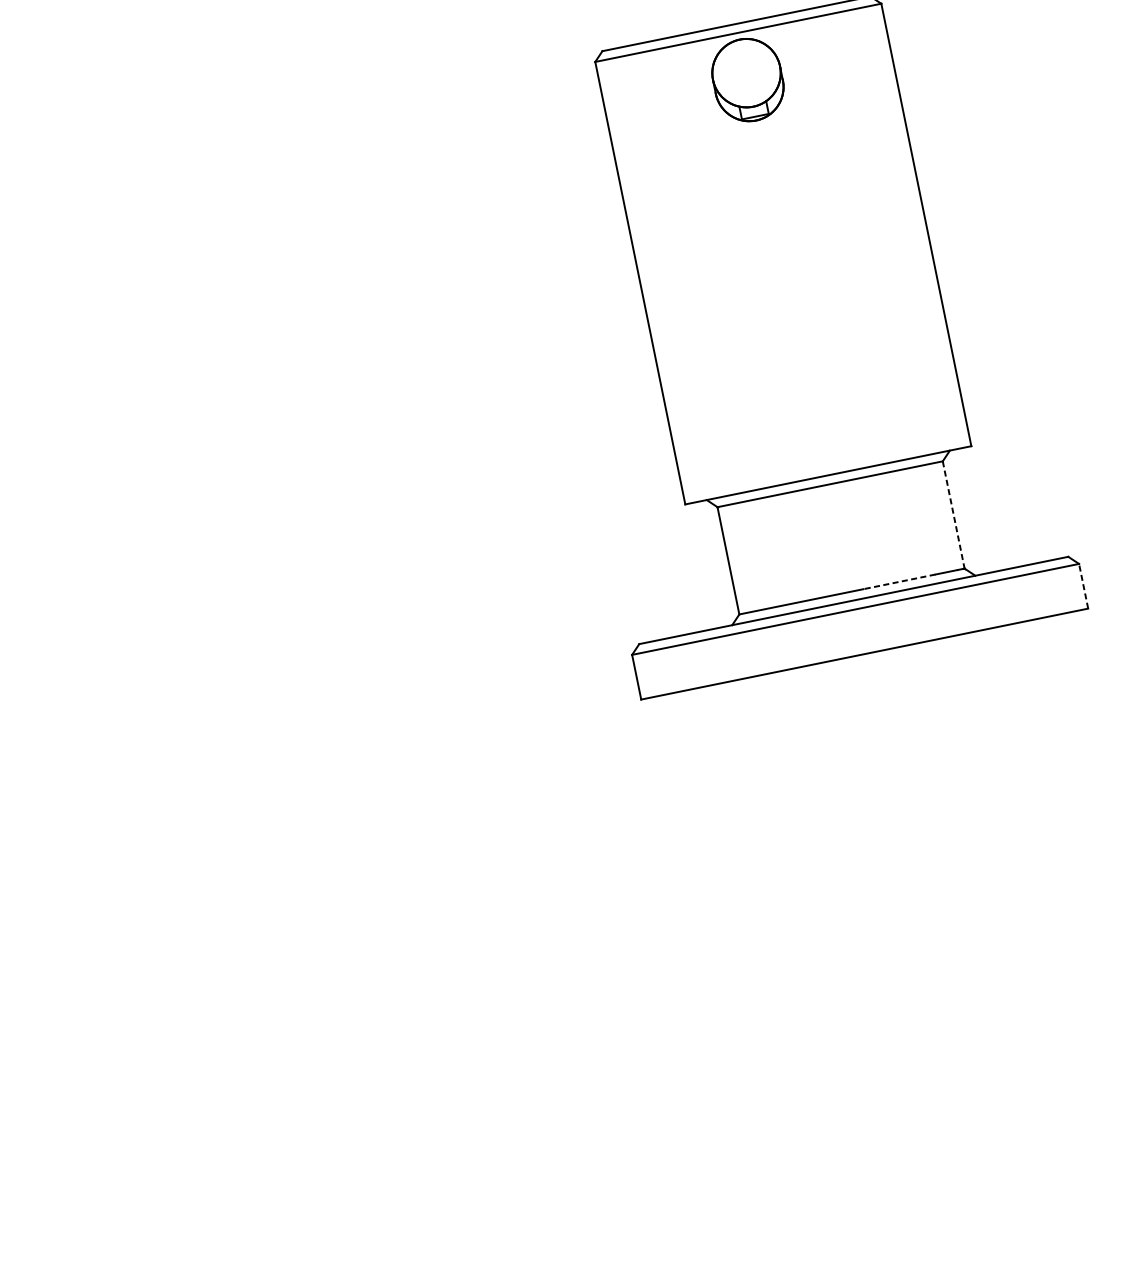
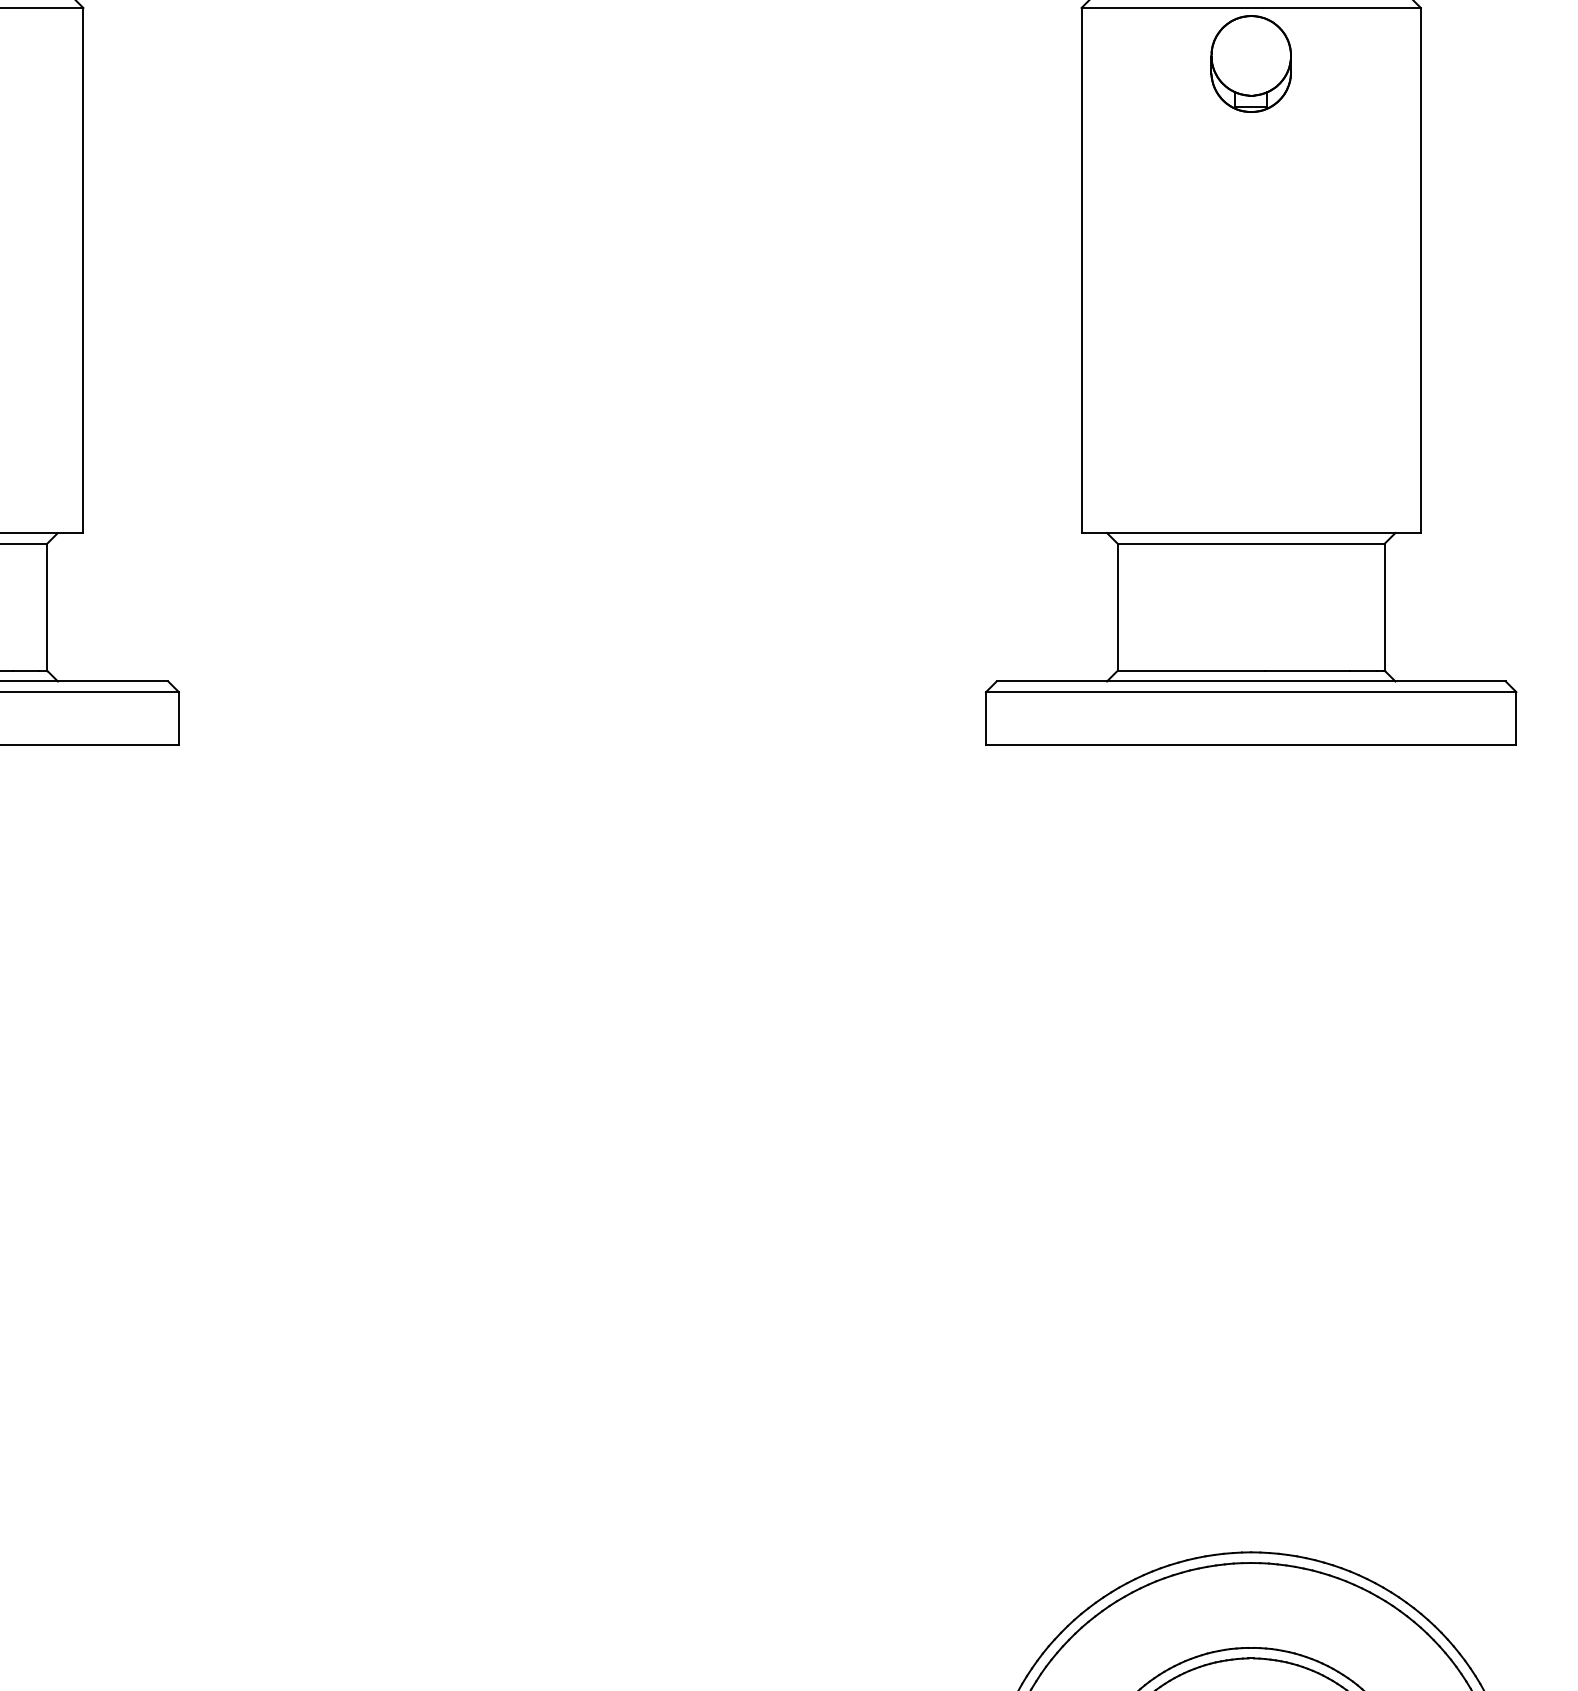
line: (953, 515) -> (1384, 607), dashed -> solid
line: (899, 581) -> (1307, 670), dashed -> solid
line: (1083, 586) -> (1516, 718), dashed -> solid

